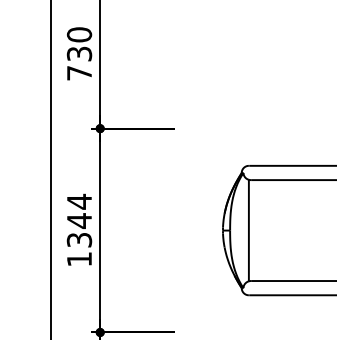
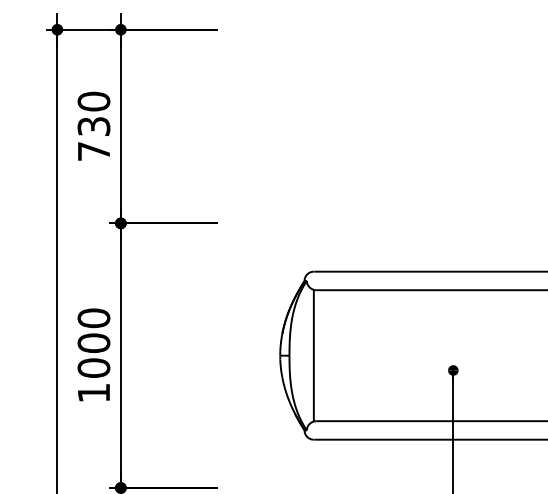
text: (79, 220) -> (93, 342), 1344 -> 1000

